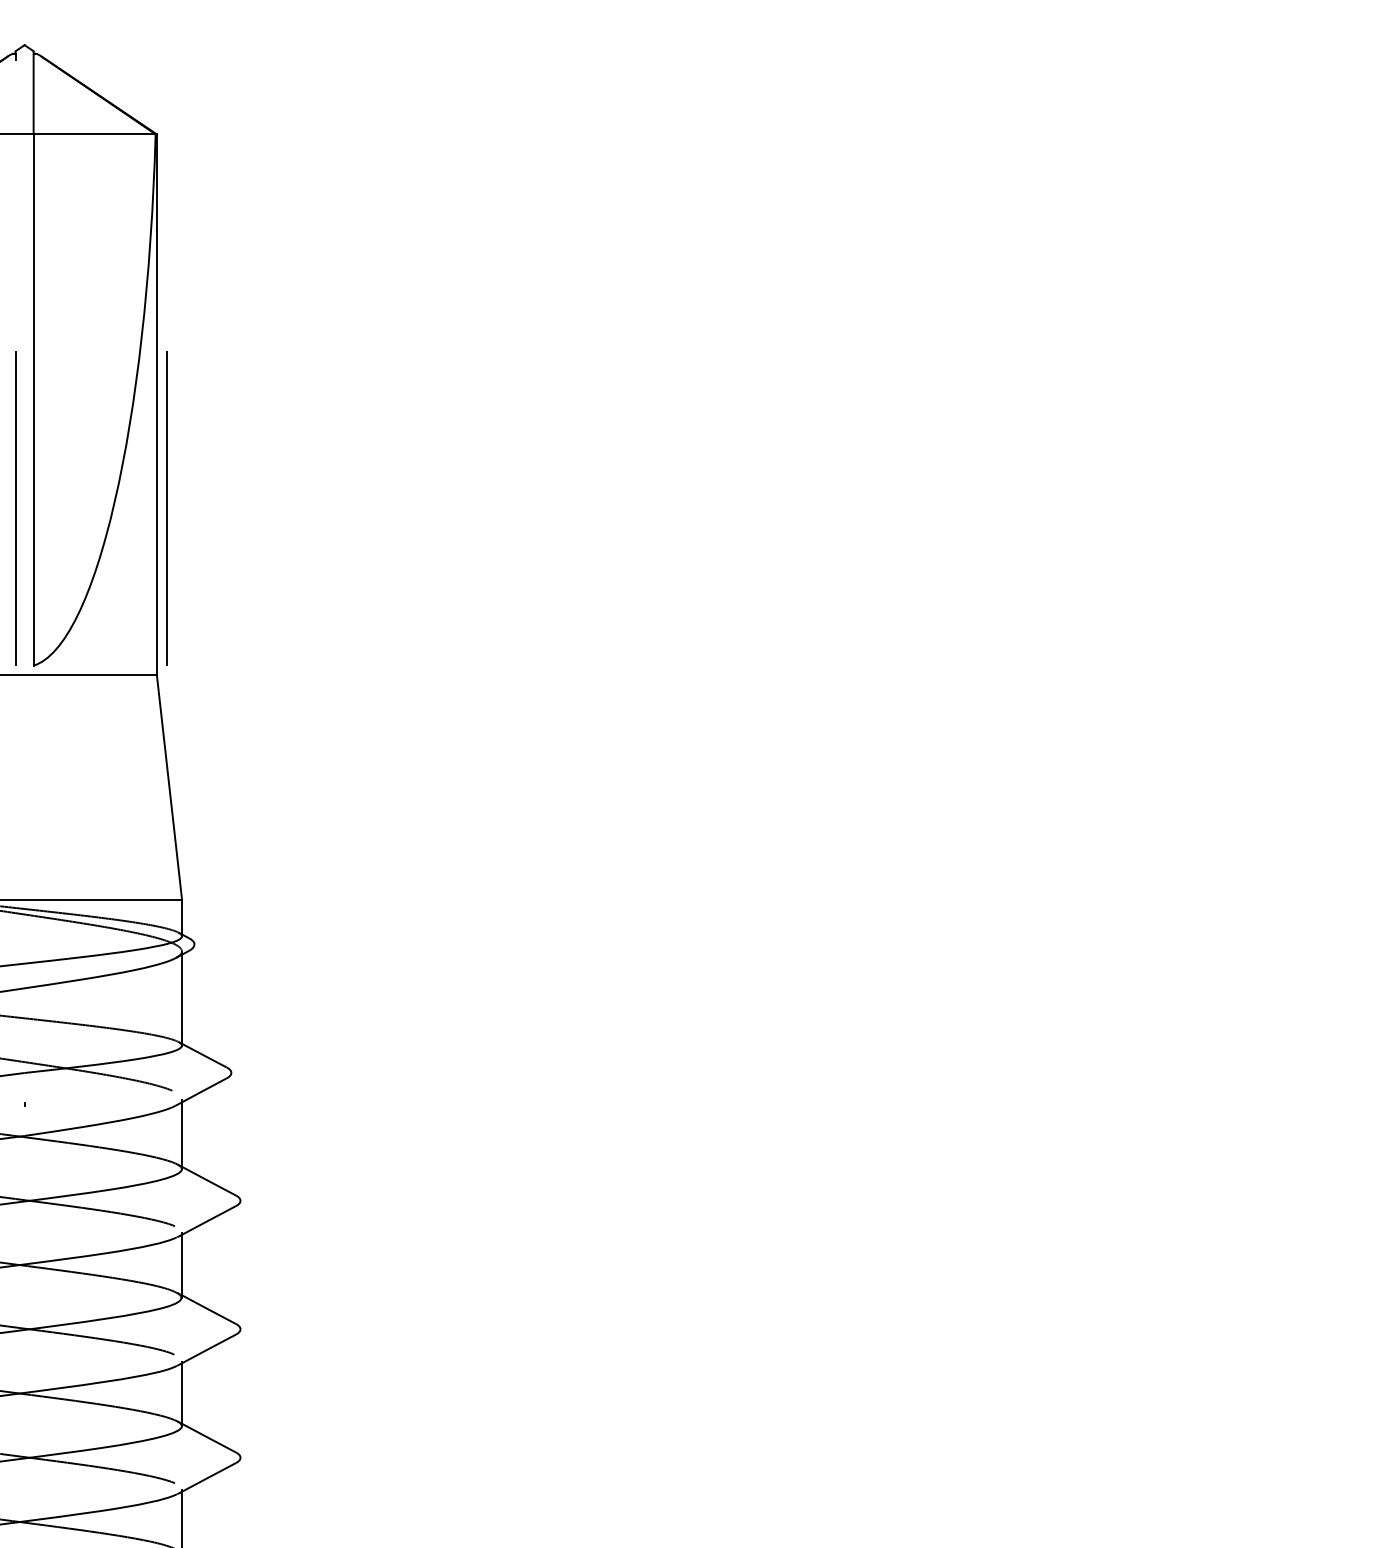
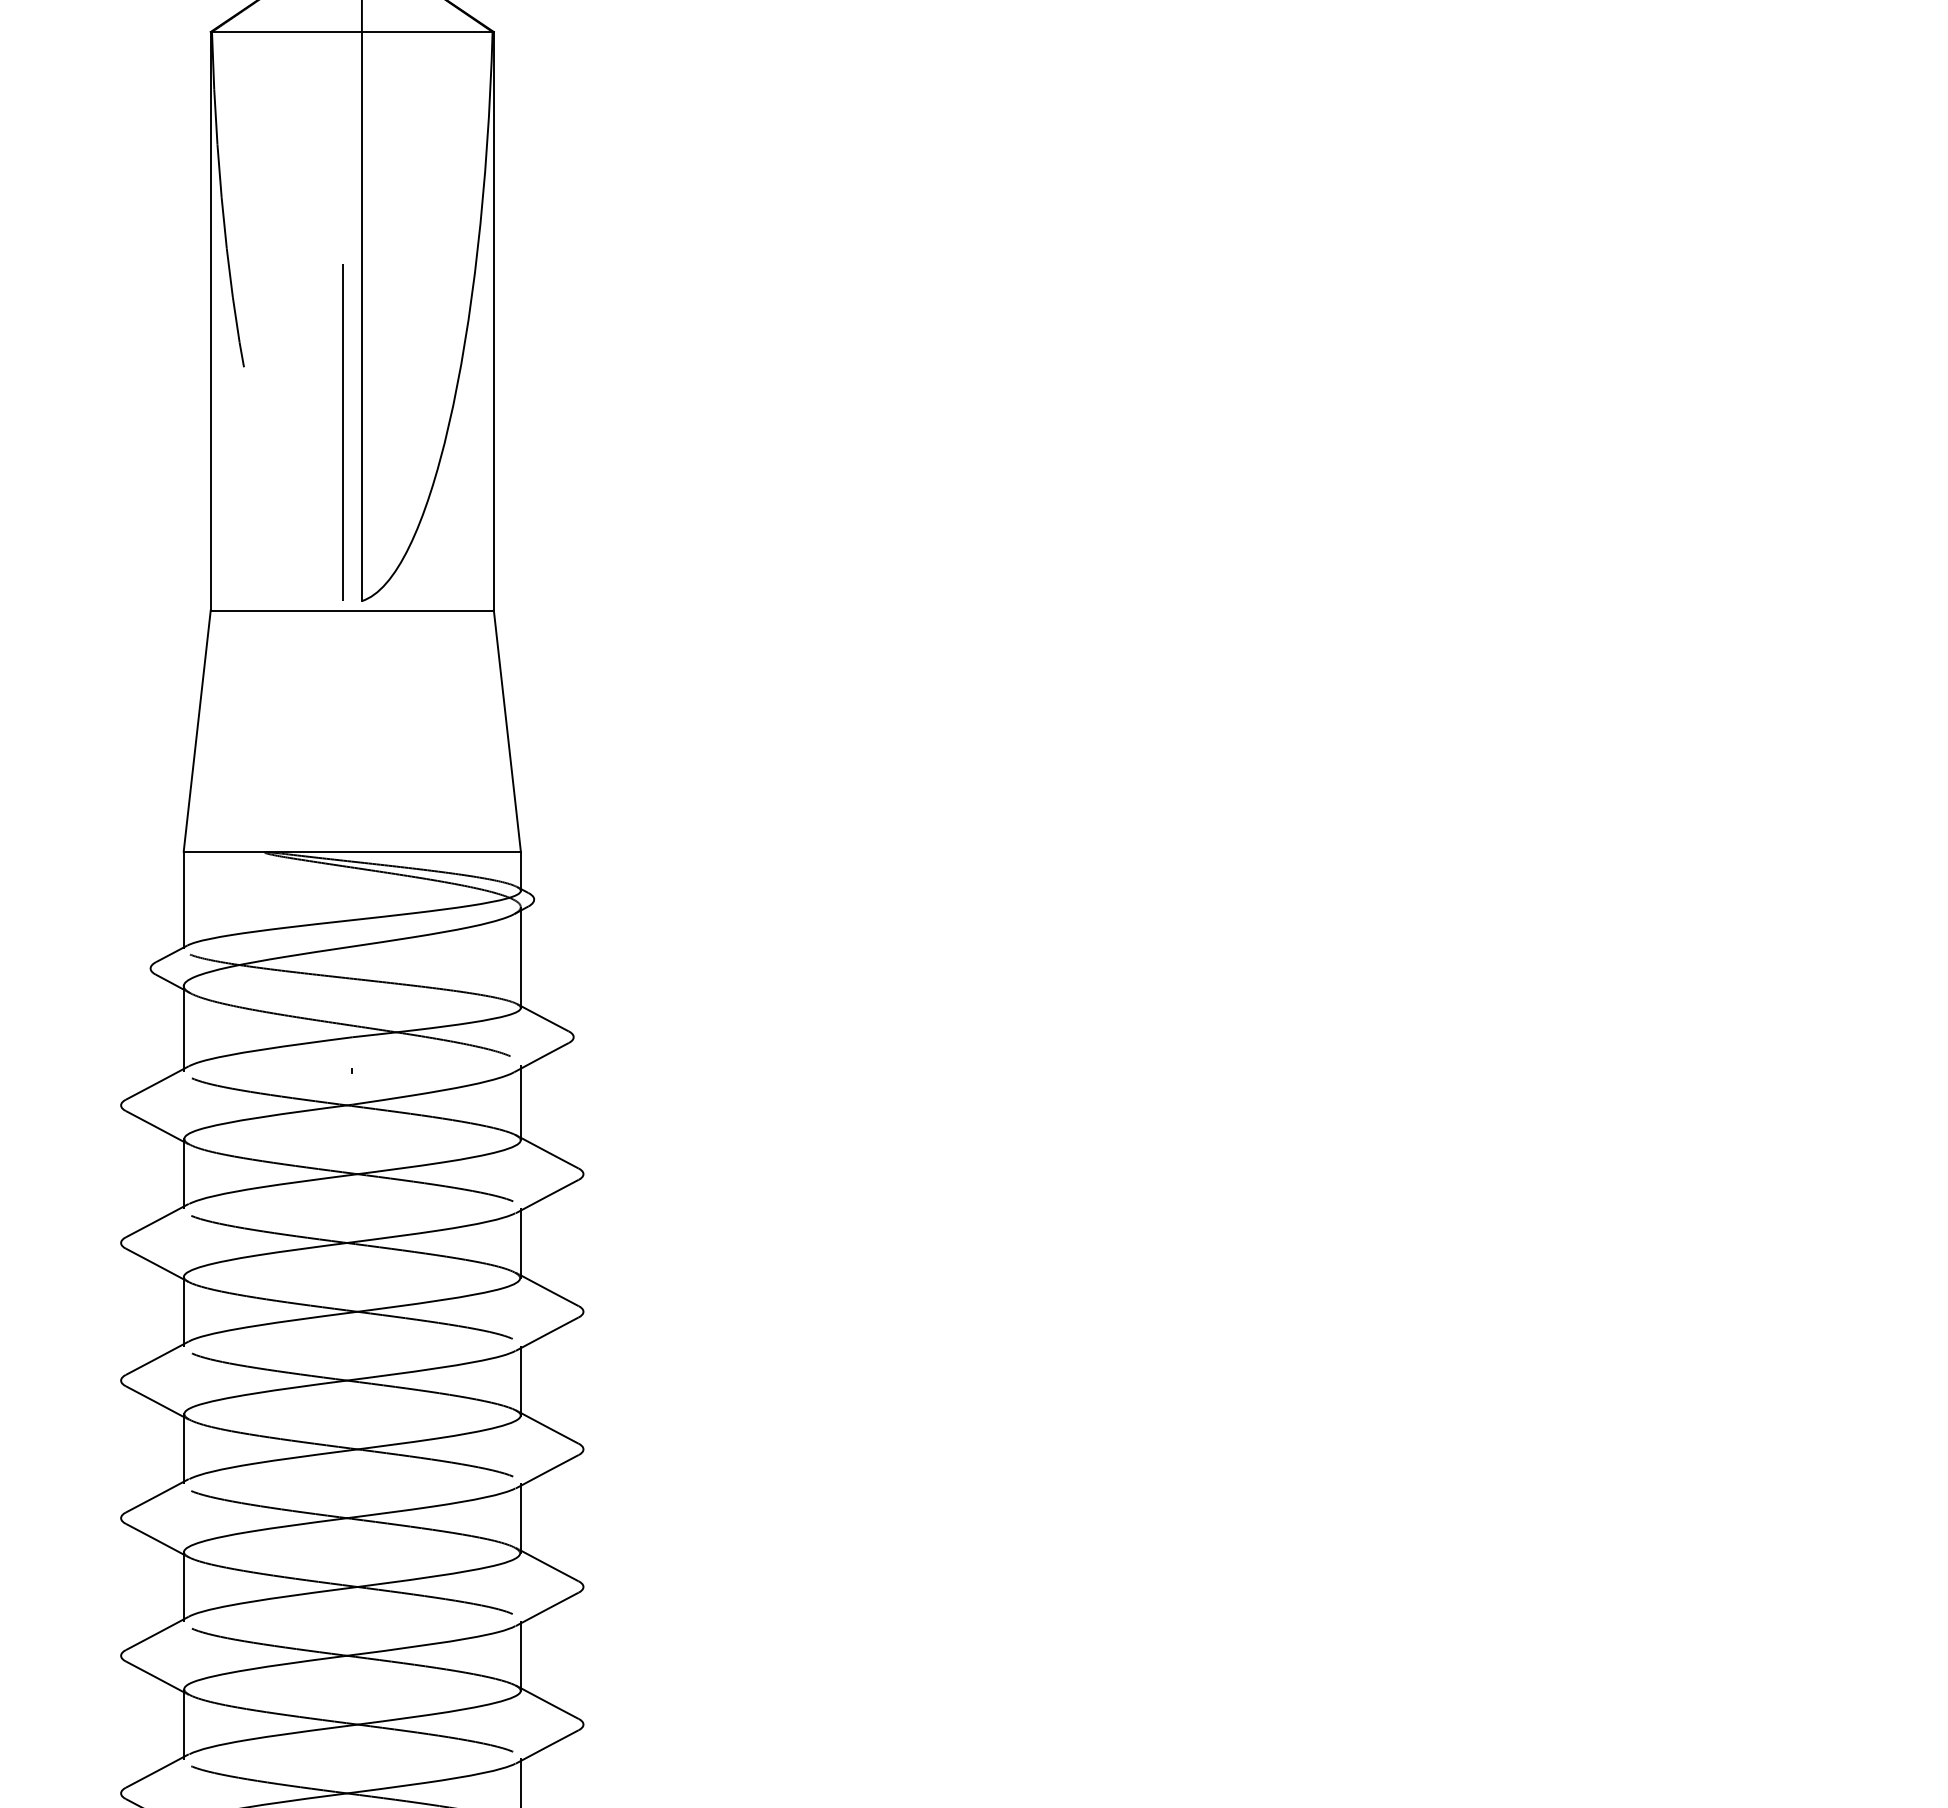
line: (166, 508) -> (504, 432), removed

